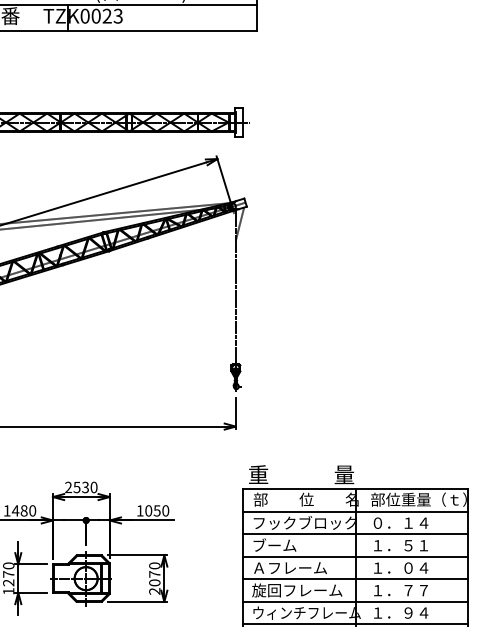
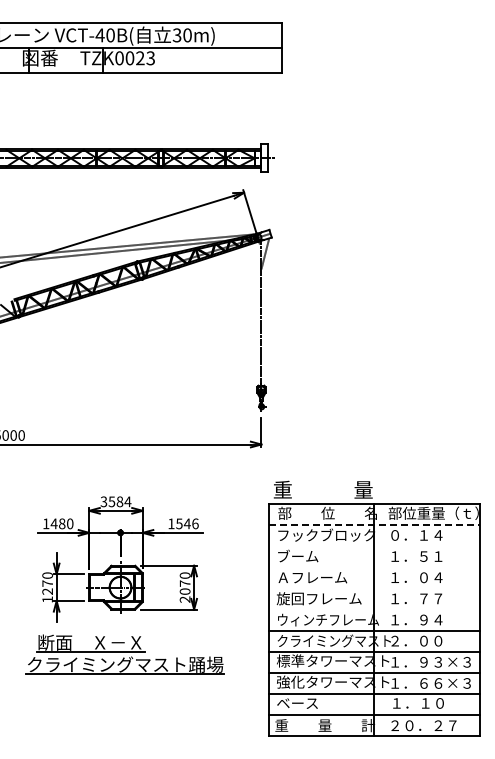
text: (80, 487) -> (115, 501), 2530 -> 3584
text: (157, 510) -> (187, 523), 1050 -> 1546
line: (356, 511) -> (374, 524), solid -> dashed
line: (356, 533) -> (374, 545), removed
line: (356, 557) -> (374, 567), removed
line: (356, 579) -> (374, 588), removed
line: (356, 601) -> (374, 609), removed

